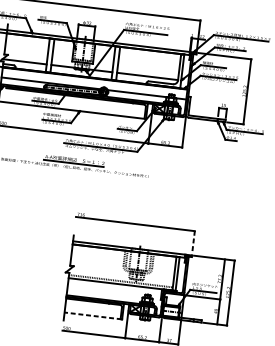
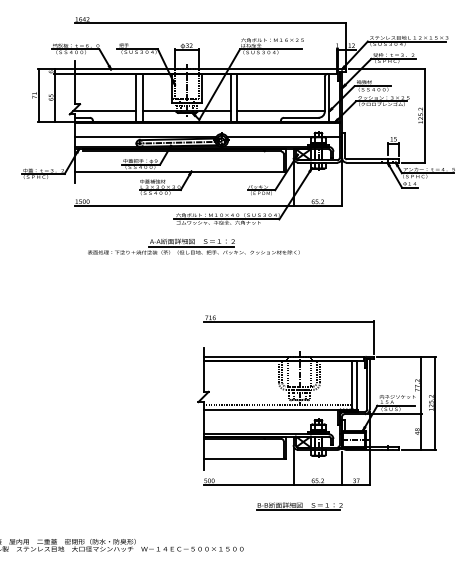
line: (193, 242) -> (374, 338), dashed -> solid
line: (93, 315) -> (244, 458), dashed -> solid

